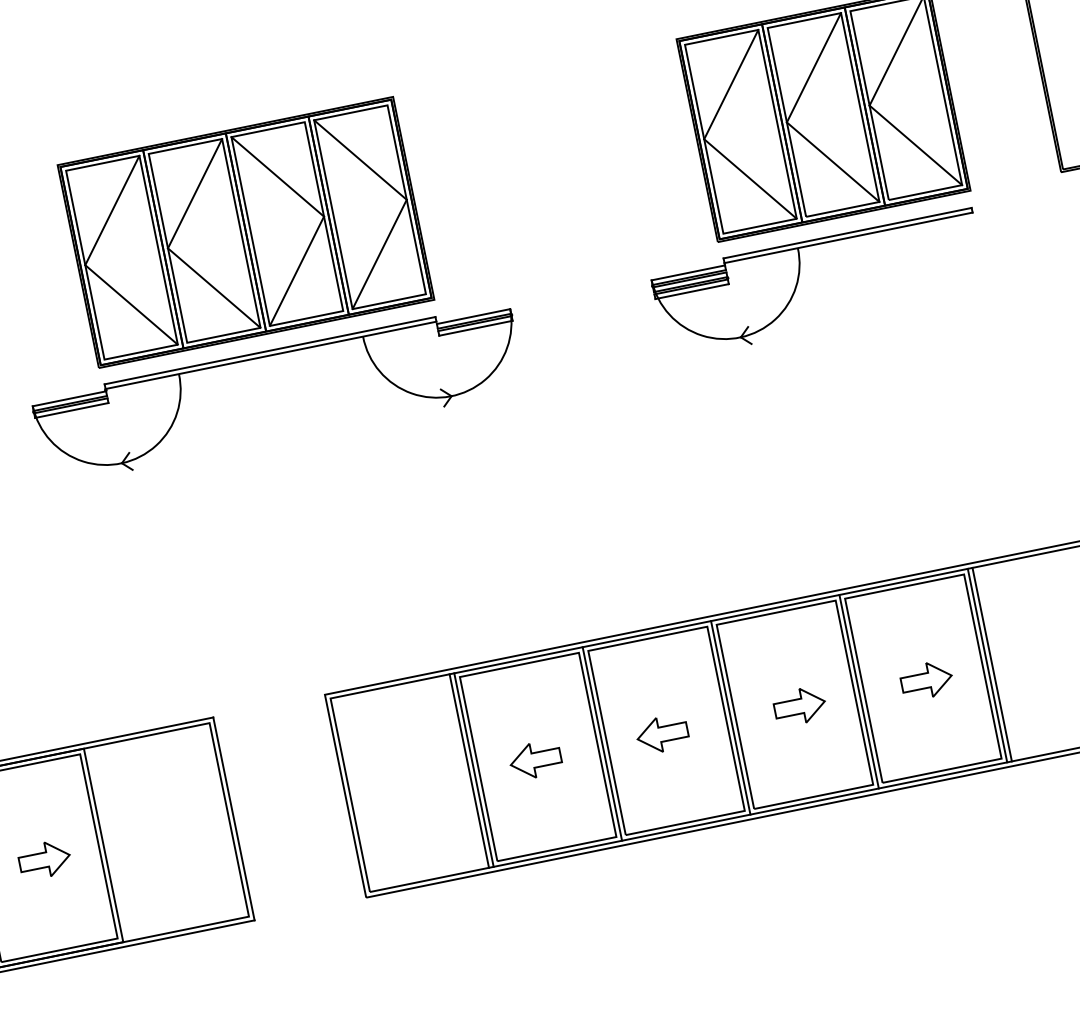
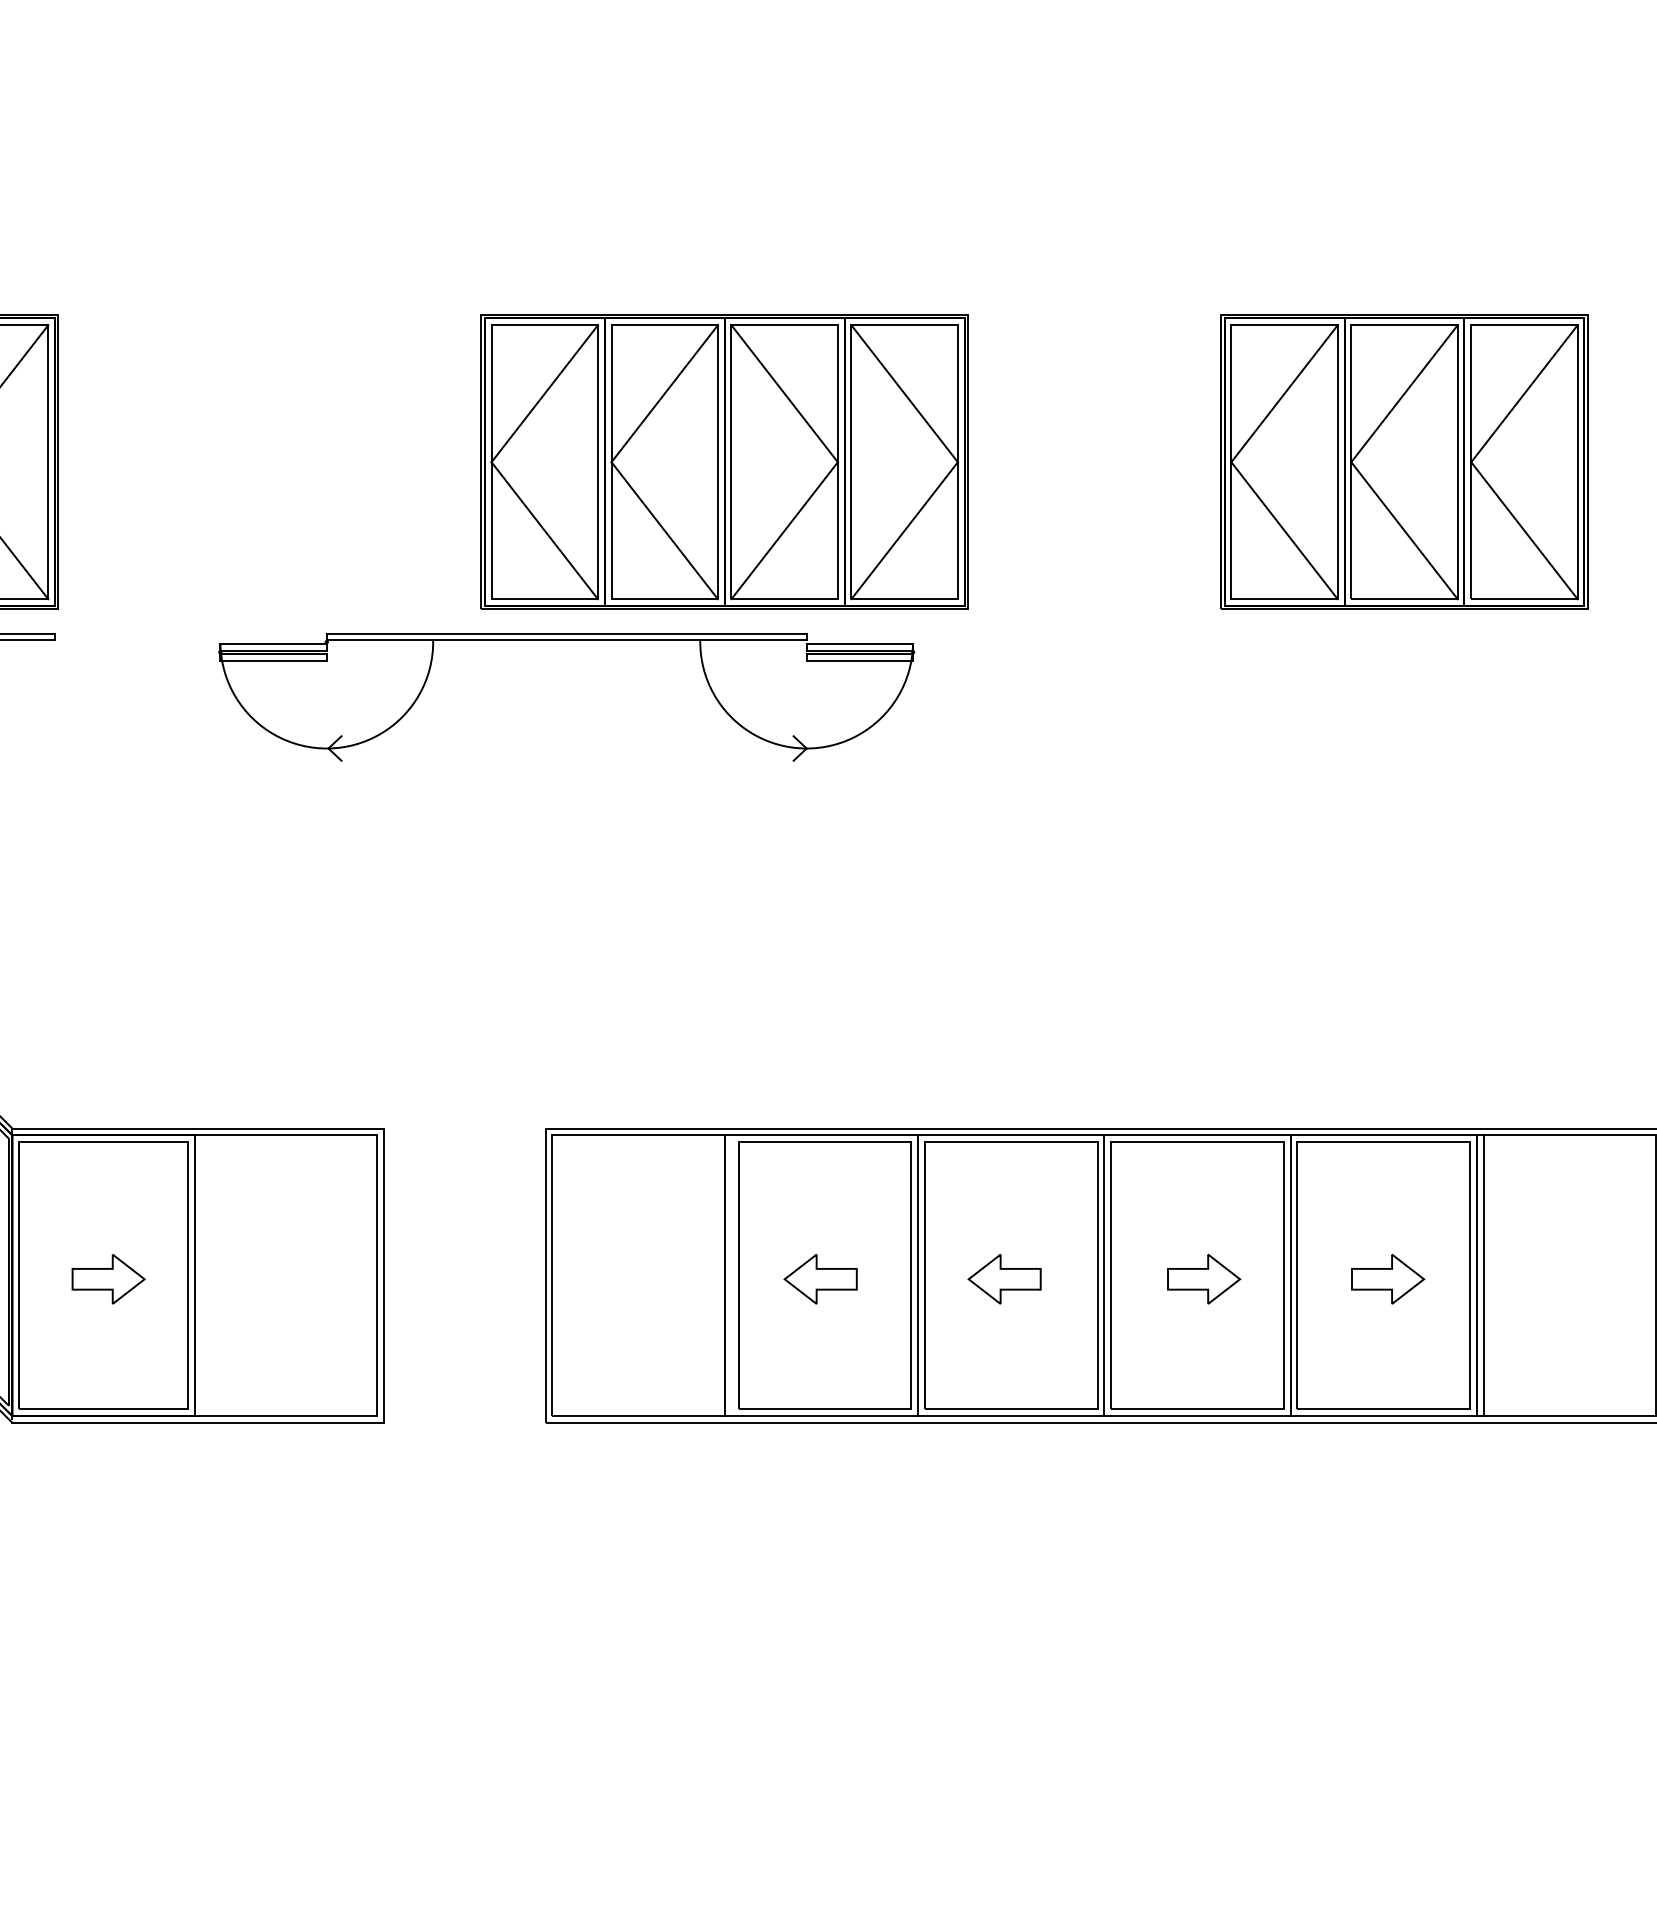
part: (245, 232) -> (724, 461), moved
part: (798, 279) -> (1323, 684), removed
line: (473, 770) -> (731, 1275), removed

